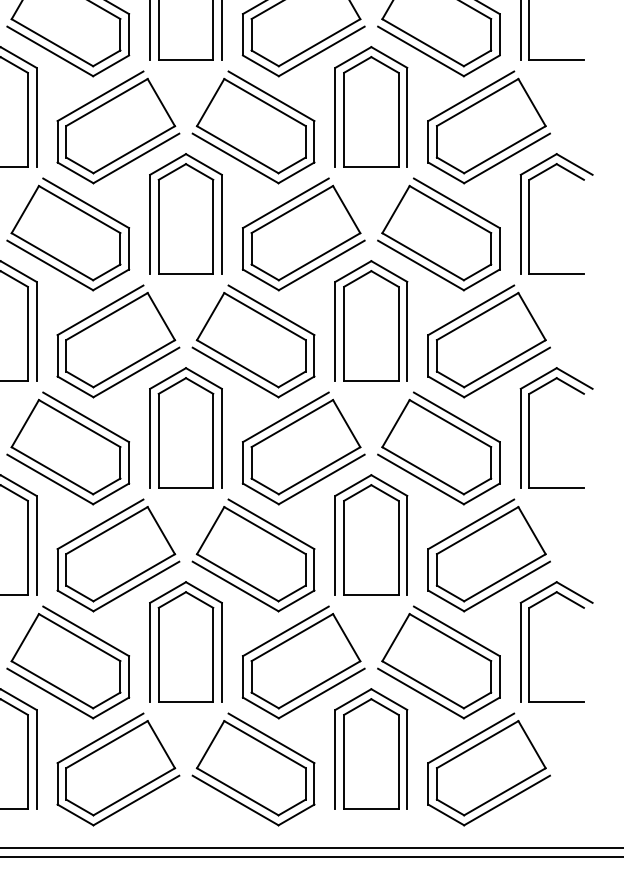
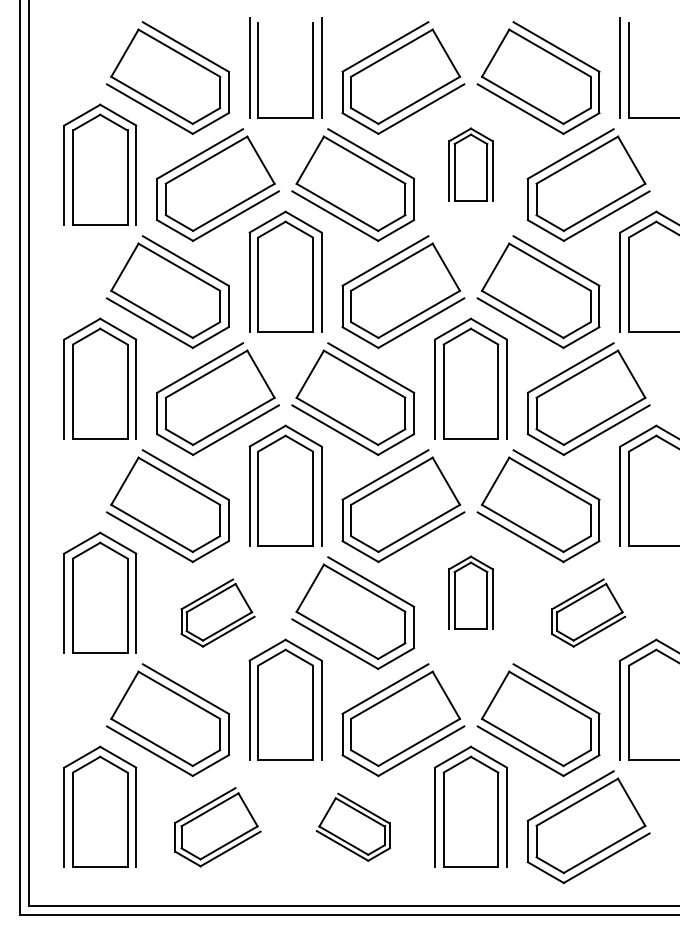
part: (370, 106) -> (470, 164), size x0.6
part: (370, 534) -> (470, 592), size x0.6
part: (117, 554) -> (217, 612), size x0.6
part: (488, 554) -> (588, 612), size x0.6
part: (117, 769) -> (217, 827), size x0.7
part: (253, 769) -> (353, 827), size x0.6

